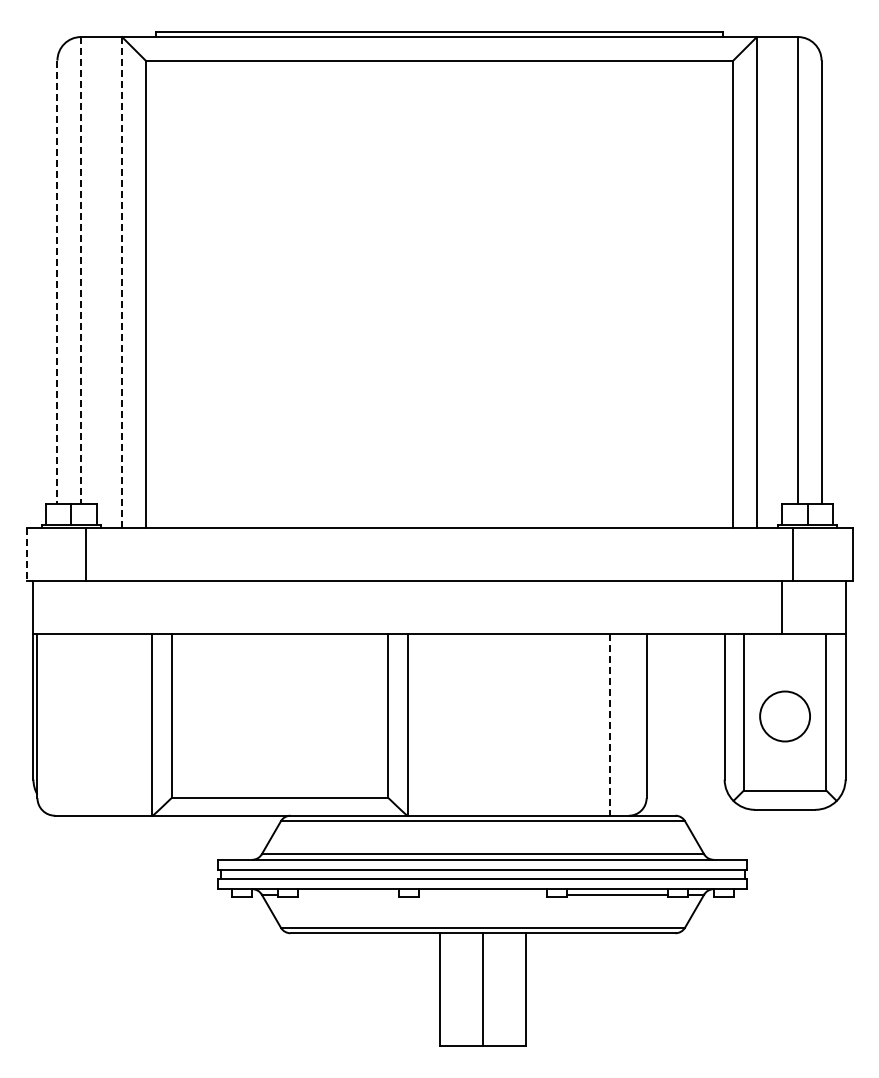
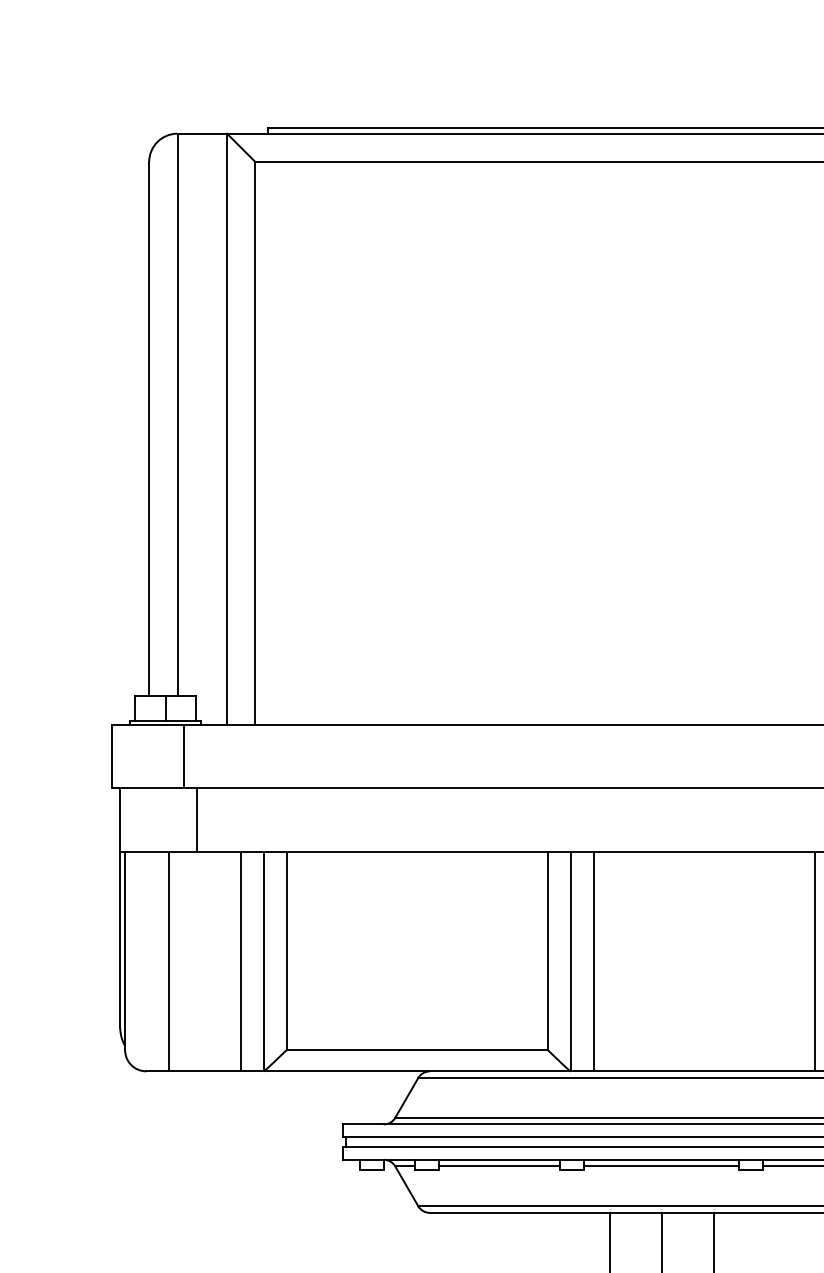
line: (80, 270) -> (176, 414), dashed -> solid
line: (57, 282) -> (149, 429), dashed -> solid
line: (122, 282) -> (227, 429), dashed -> solid
line: (26, 554) -> (111, 756), dashed -> solid
line: (97, 606) -> (197, 819), added
line: (73, 724) -> (168, 961), added
line: (133, 724) -> (240, 961), added
line: (426, 724) -> (593, 961), added
line: (610, 725) -> (815, 962), dashed -> solid
line: (348, 894) -> (499, 1166), added
line: (482, 894) -> (661, 1166), added

